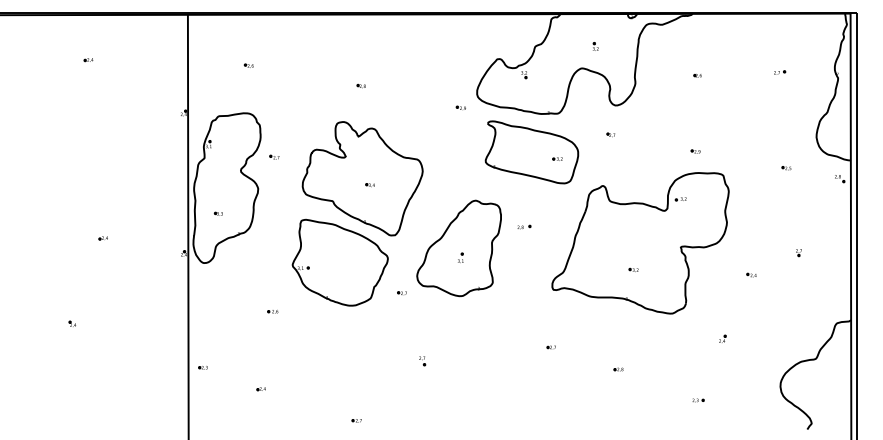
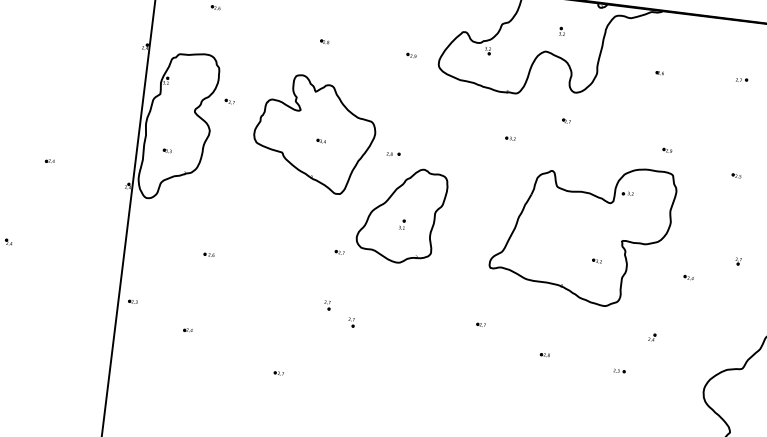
part: (460, 107) -> (411, 55), moved
part: (695, 151) -> (667, 150), moved
part: (531, 152) -> (485, 128), removed
part: (524, 226) -> (393, 153), moved
part: (339, 262) -> (281, 214), removed
part: (633, 269) -> (597, 260), moved
part: (396, 347) -> (327, 305), added
part: (698, 400) -> (619, 371), moved

